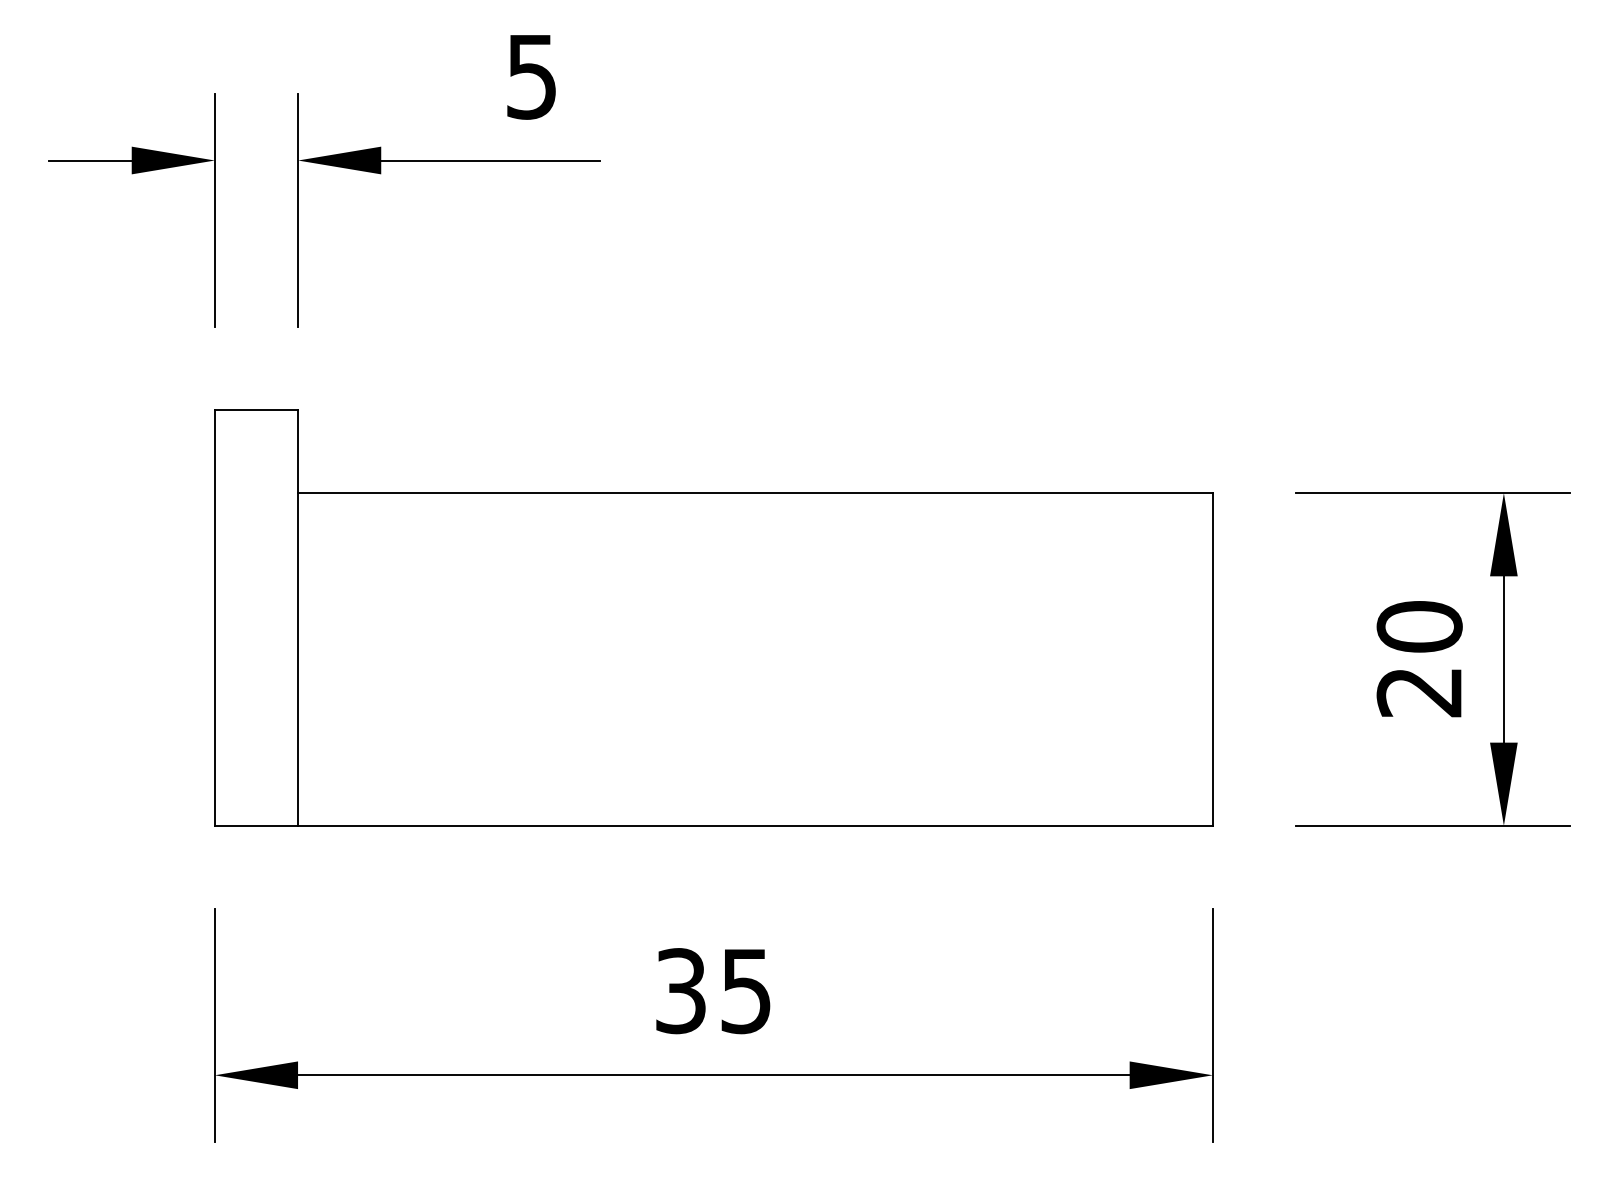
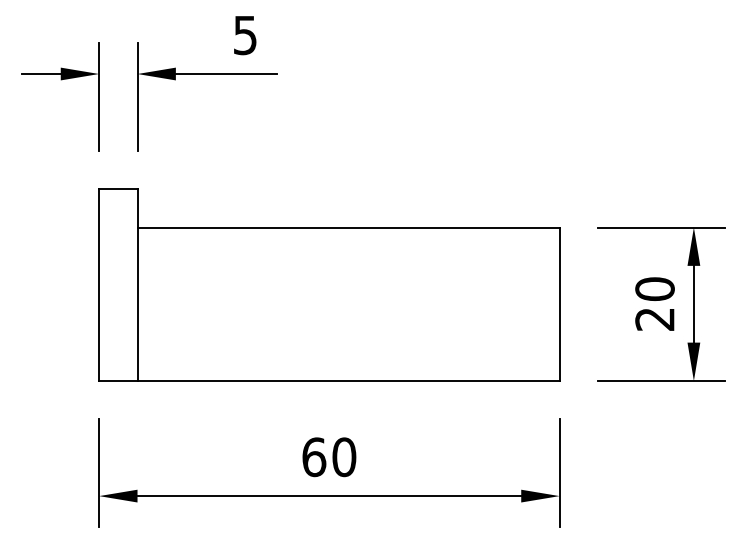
text: (714, 991) -> (329, 457), 35 -> 60

